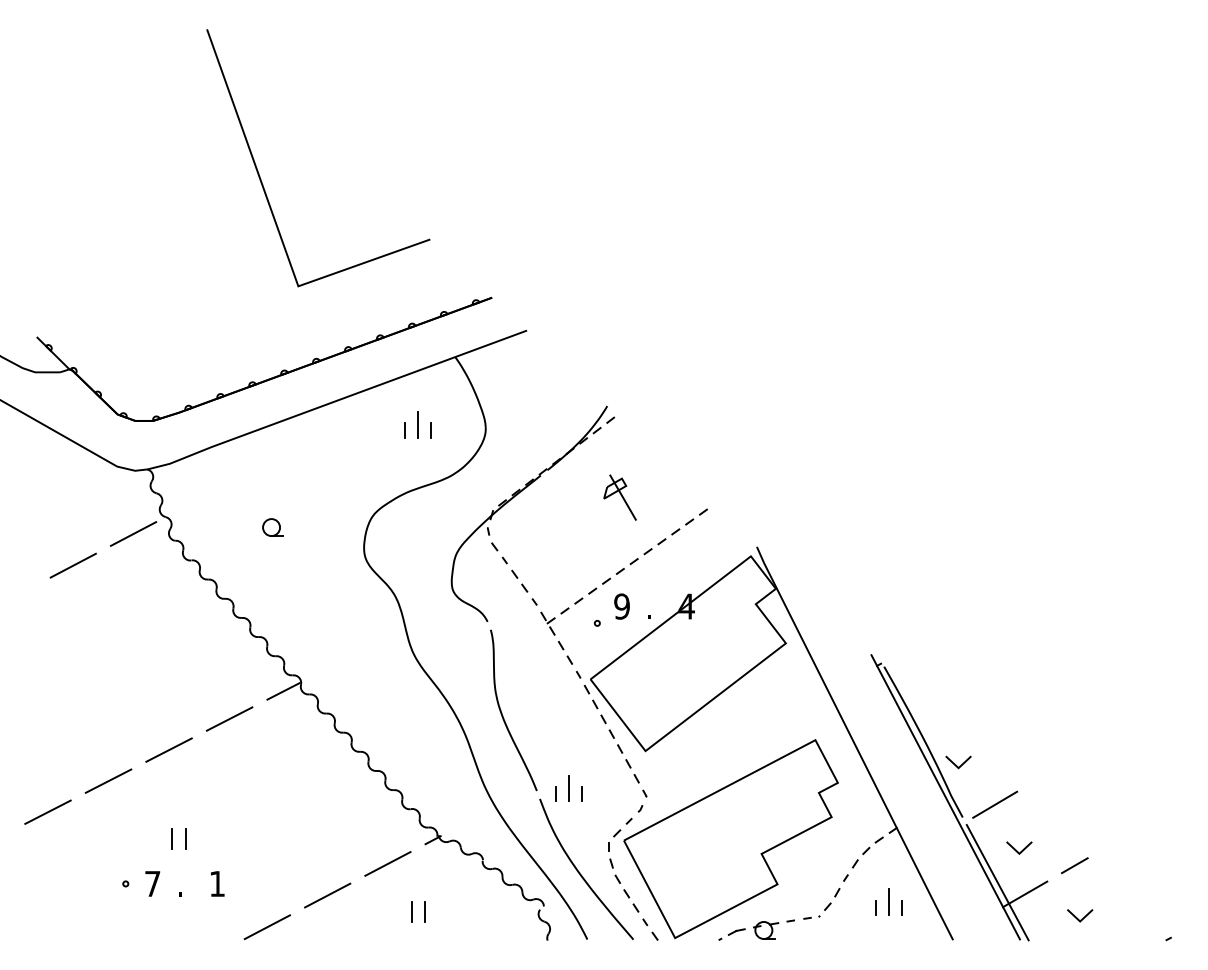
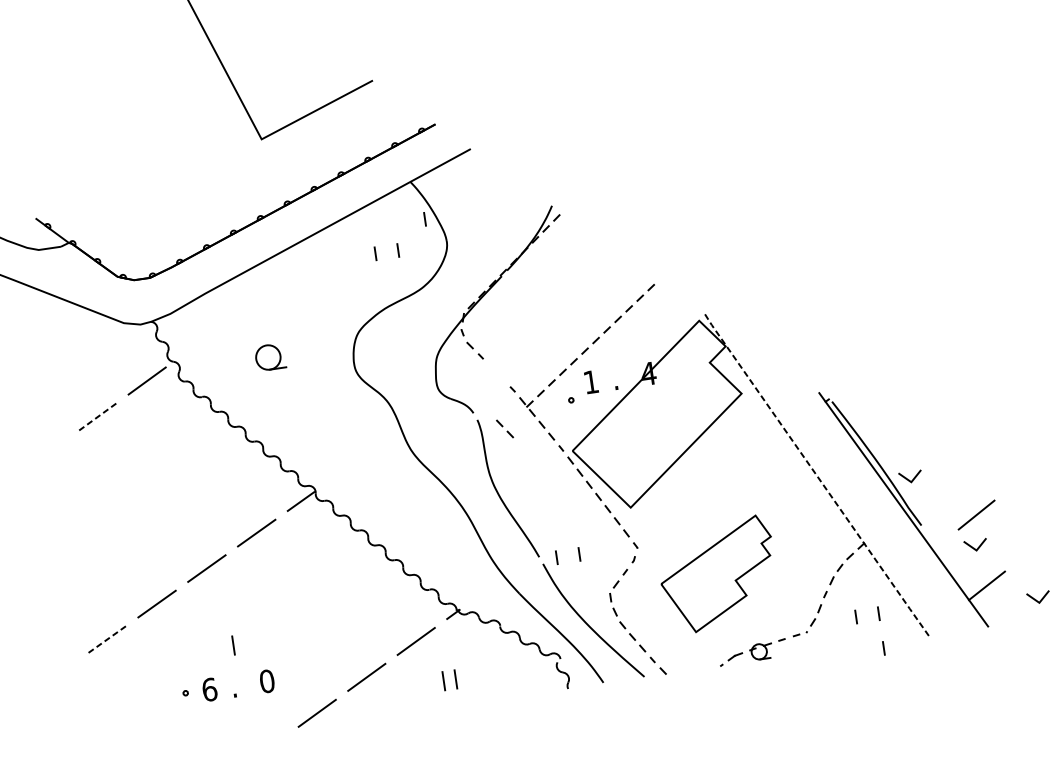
line: (464, 400) -> (424, 219), added
line: (418, 424) -> (386, 246), removed
part: (619, 497) -> (574, 285), removed
part: (272, 527) -> (269, 357), size x1.6
line: (73, 565) -> (97, 416), solid -> dashed
part: (519, 580) -> (504, 428), moved
text: (621, 606) -> (590, 382), 9 -> 1
line: (854, 743) -> (815, 473), solid -> dashed
line: (568, 788) -> (567, 550), removed
line: (994, 804) -> (976, 514), moved
line: (48, 812) -> (107, 639), solid -> dashed
line: (171, 838) -> (220, 646), removed
part: (730, 839) -> (717, 575), size x0.6
line: (1074, 865) -> (1027, 553), removed
line: (997, 882) -> (960, 578), removed
text: (152, 883) -> (209, 689), 7 -> 6
text: (217, 883) -> (267, 680), 1 -> 0
line: (888, 901) -> (866, 609), removed
line: (901, 946) -> (883, 648), added

